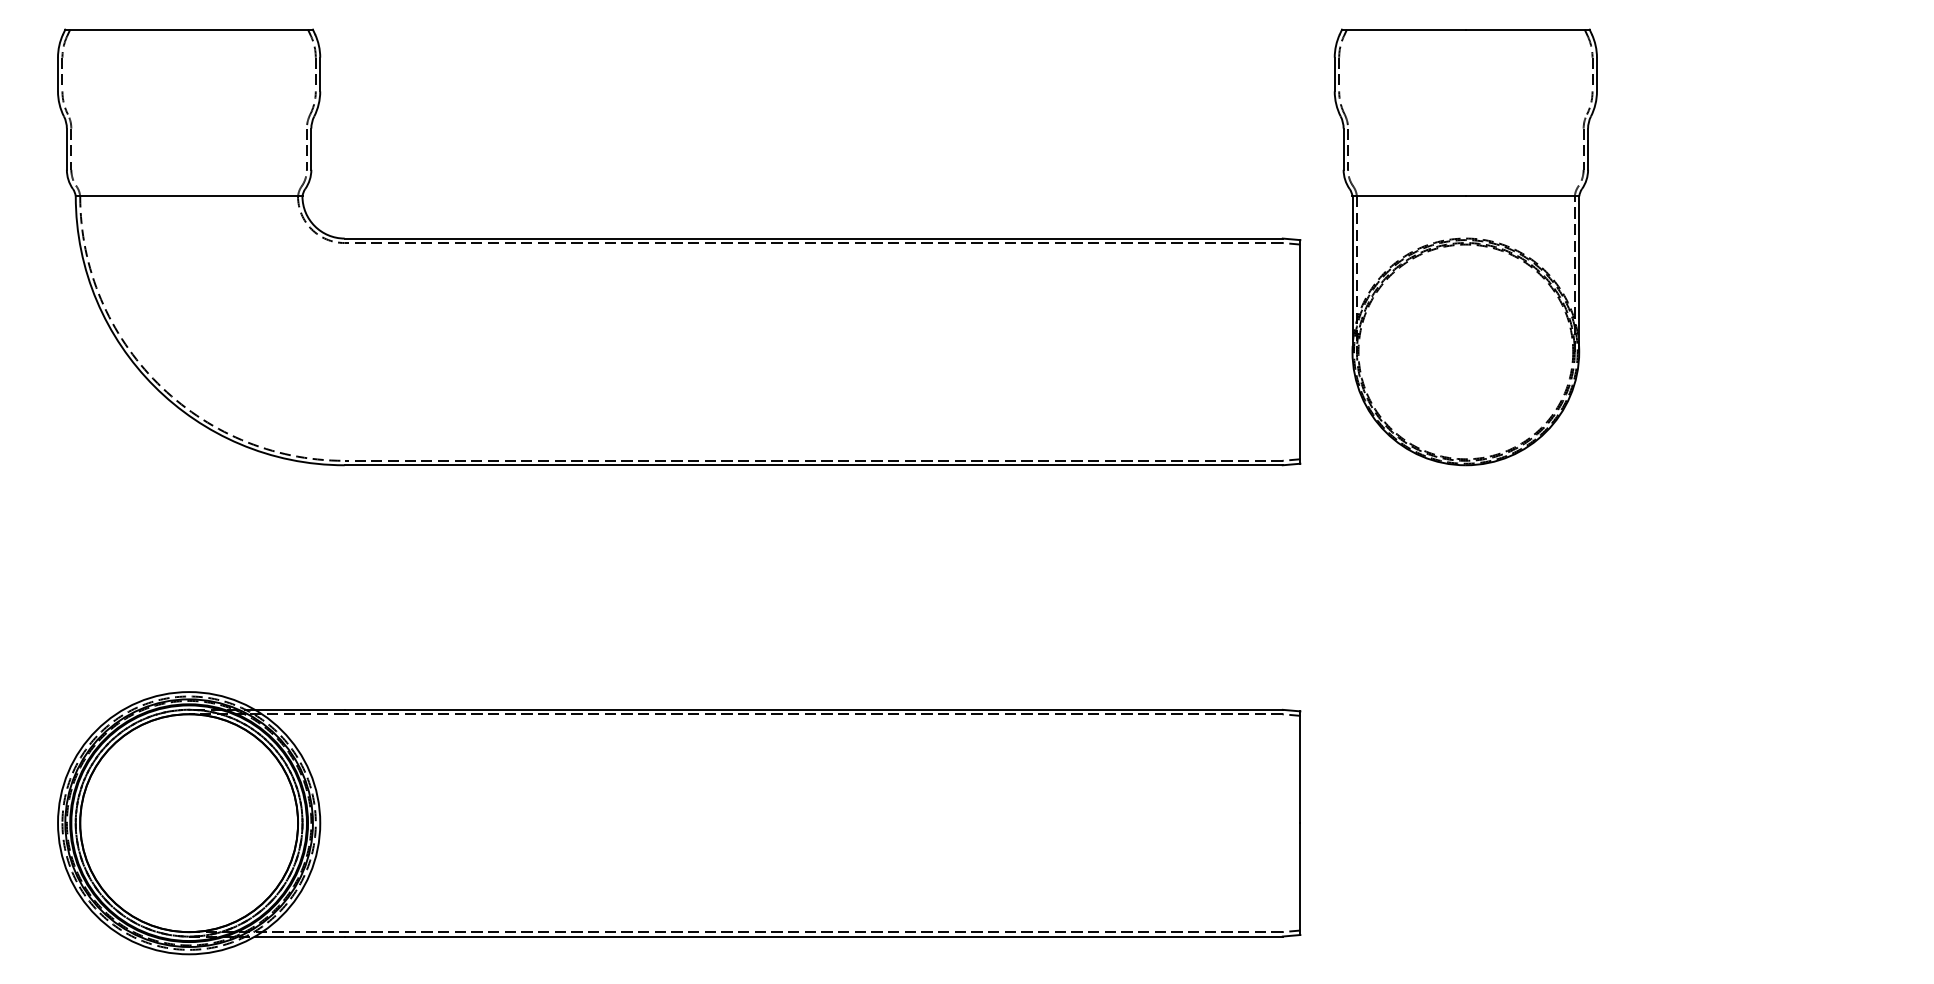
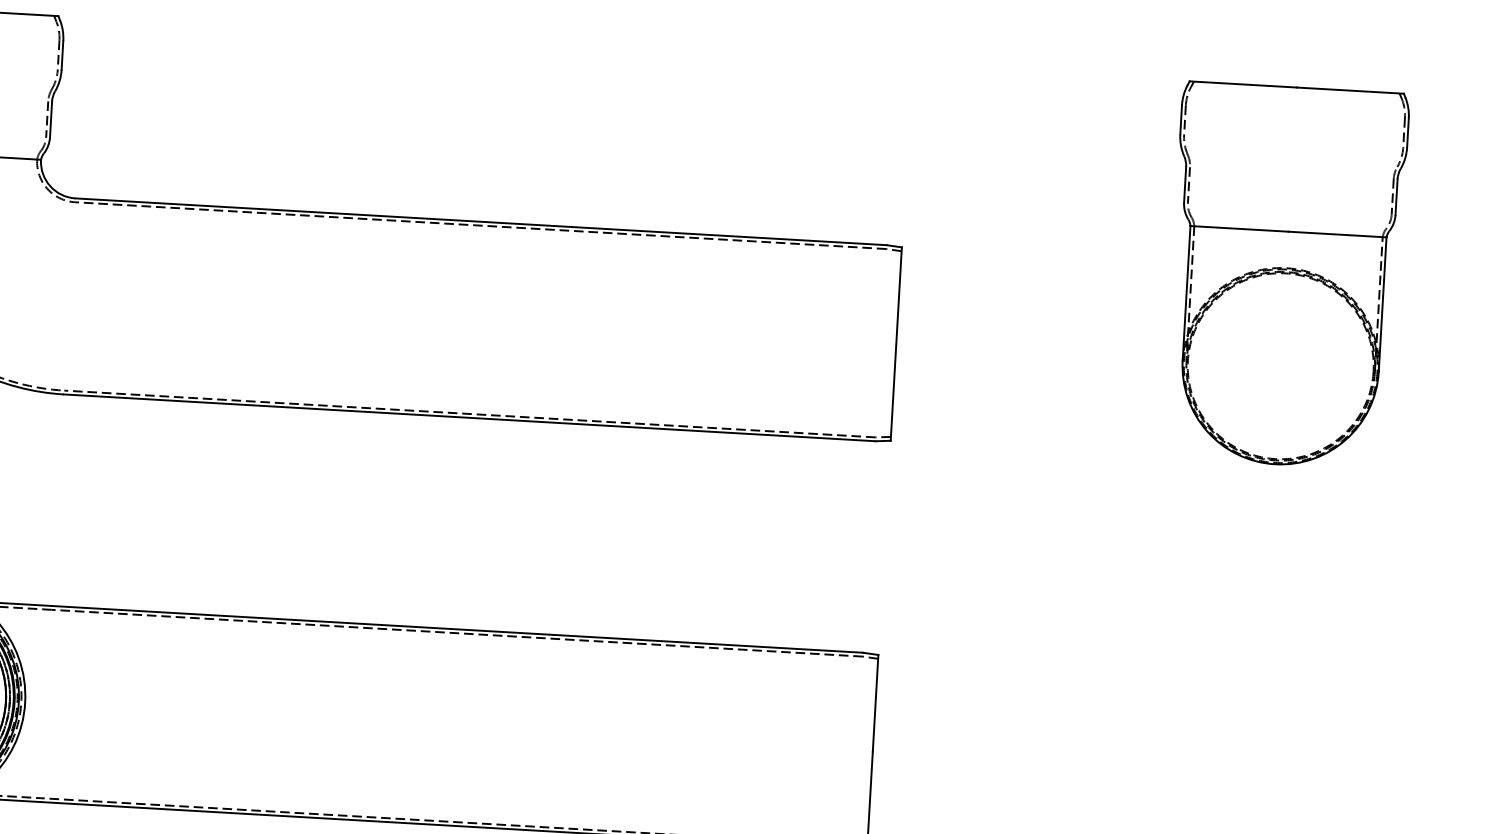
part: (1465, 247) -> (1285, 275), moved

